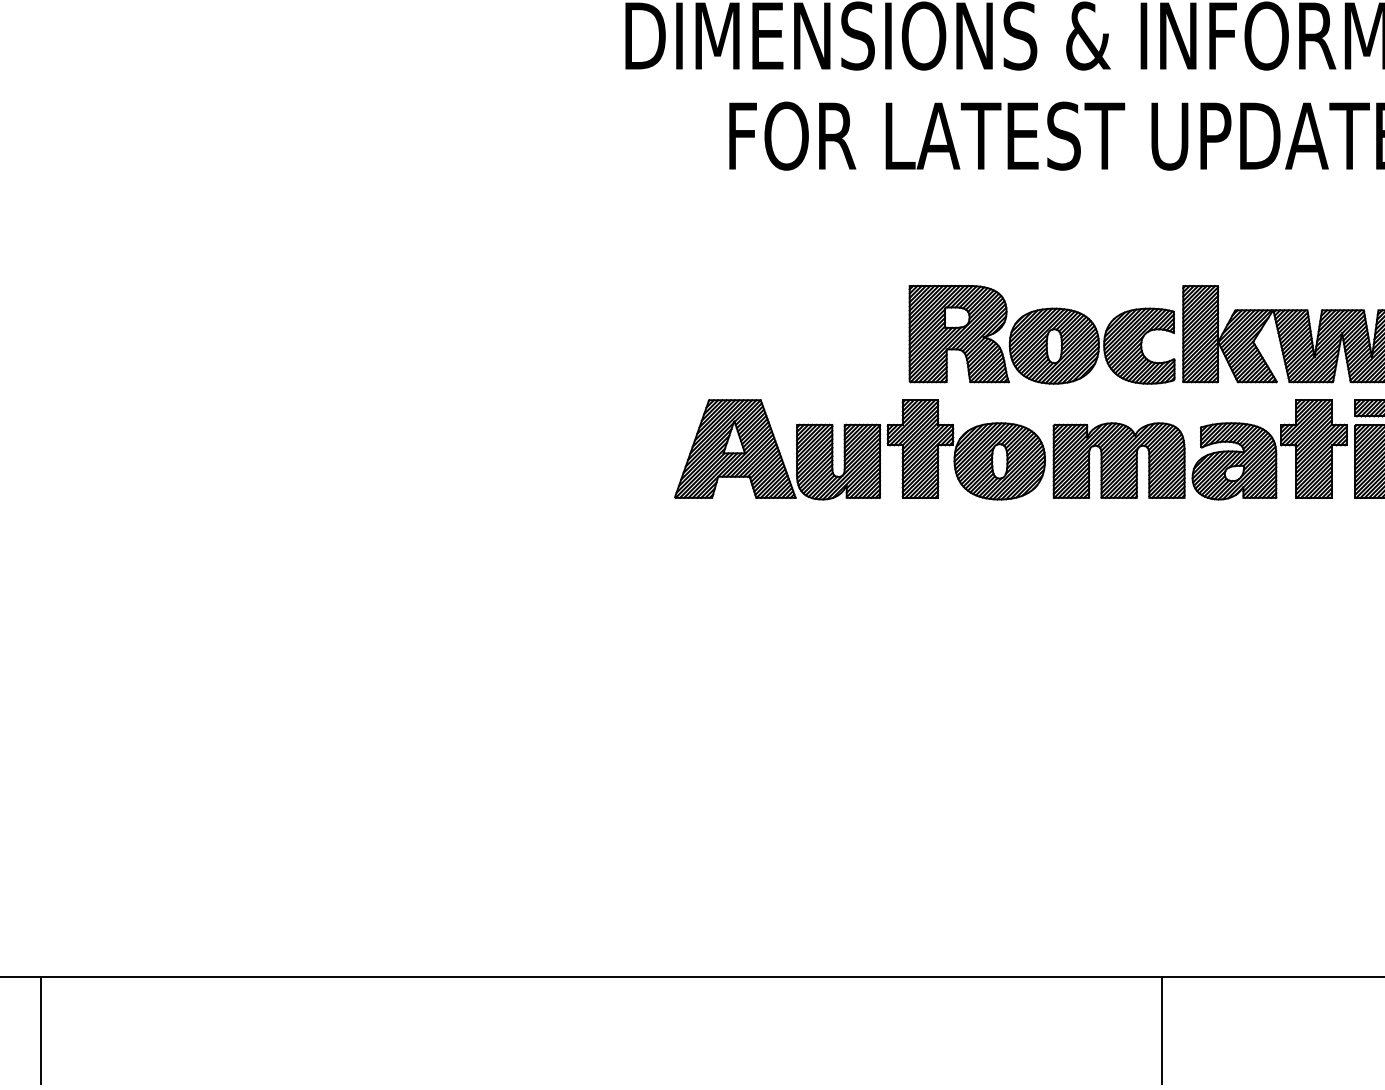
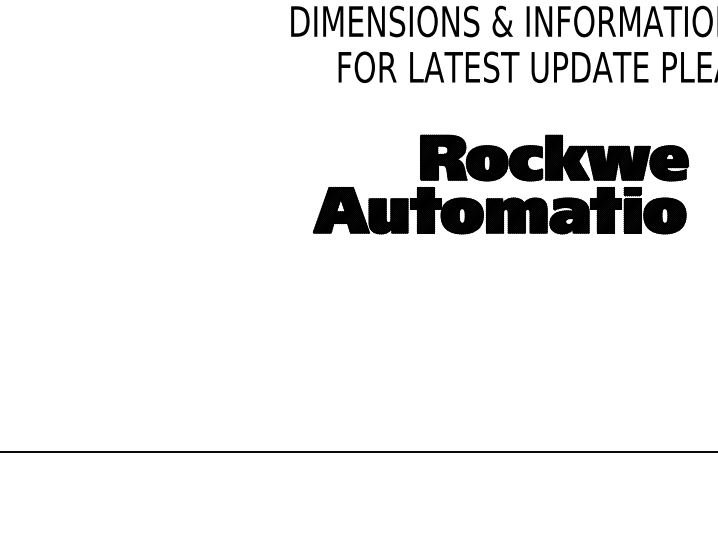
line: (39, 1029) -> (23, 475), removed
line: (1162, 1029) -> (536, 475), removed

